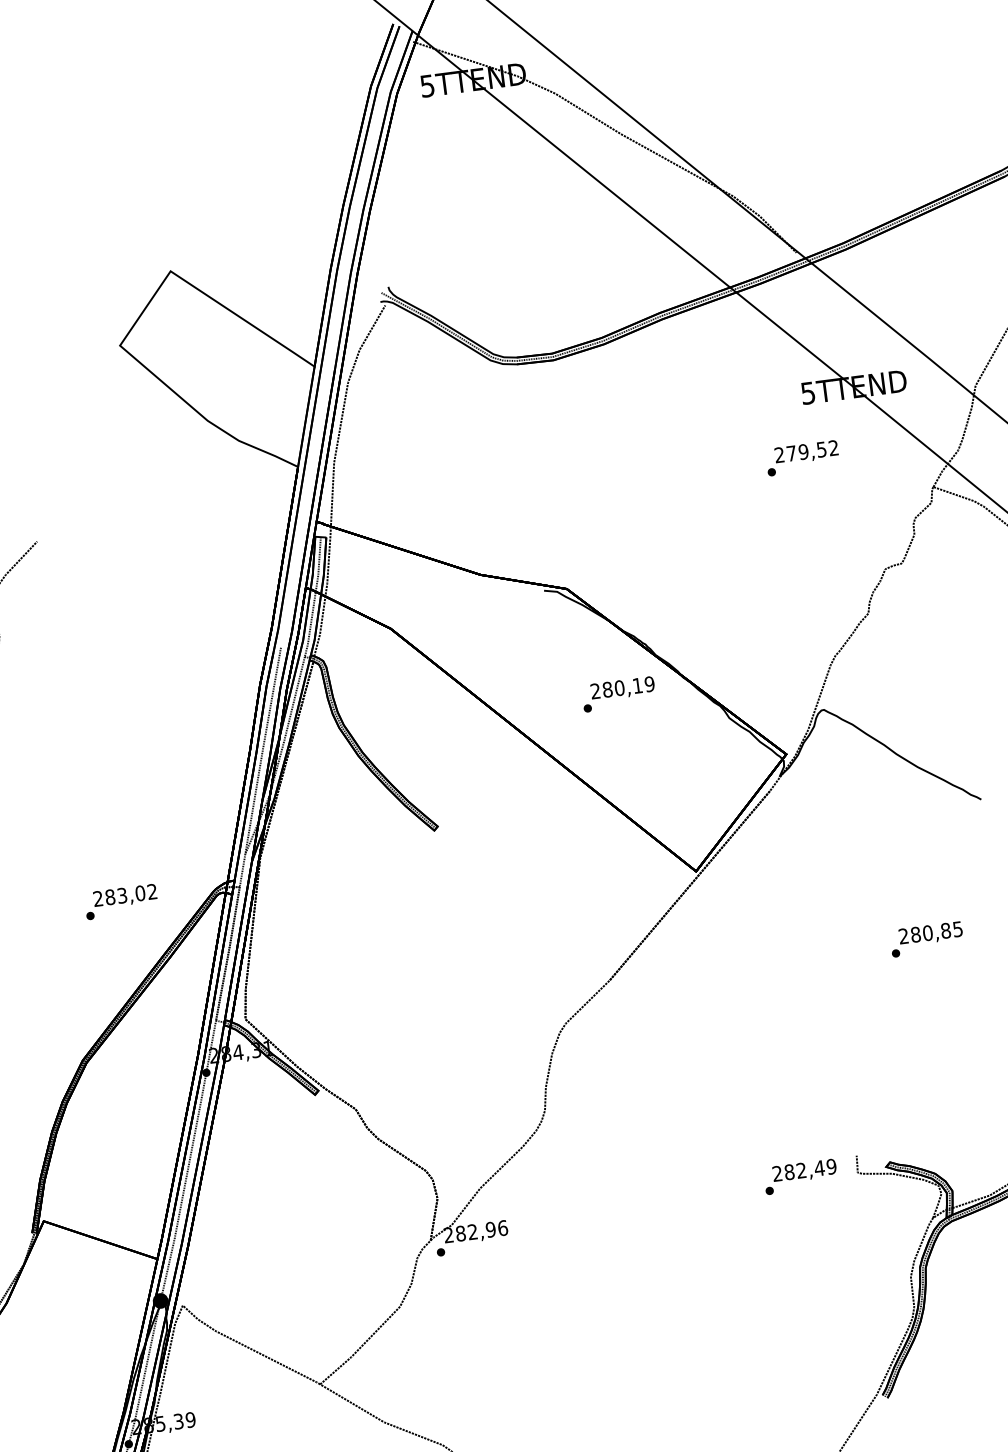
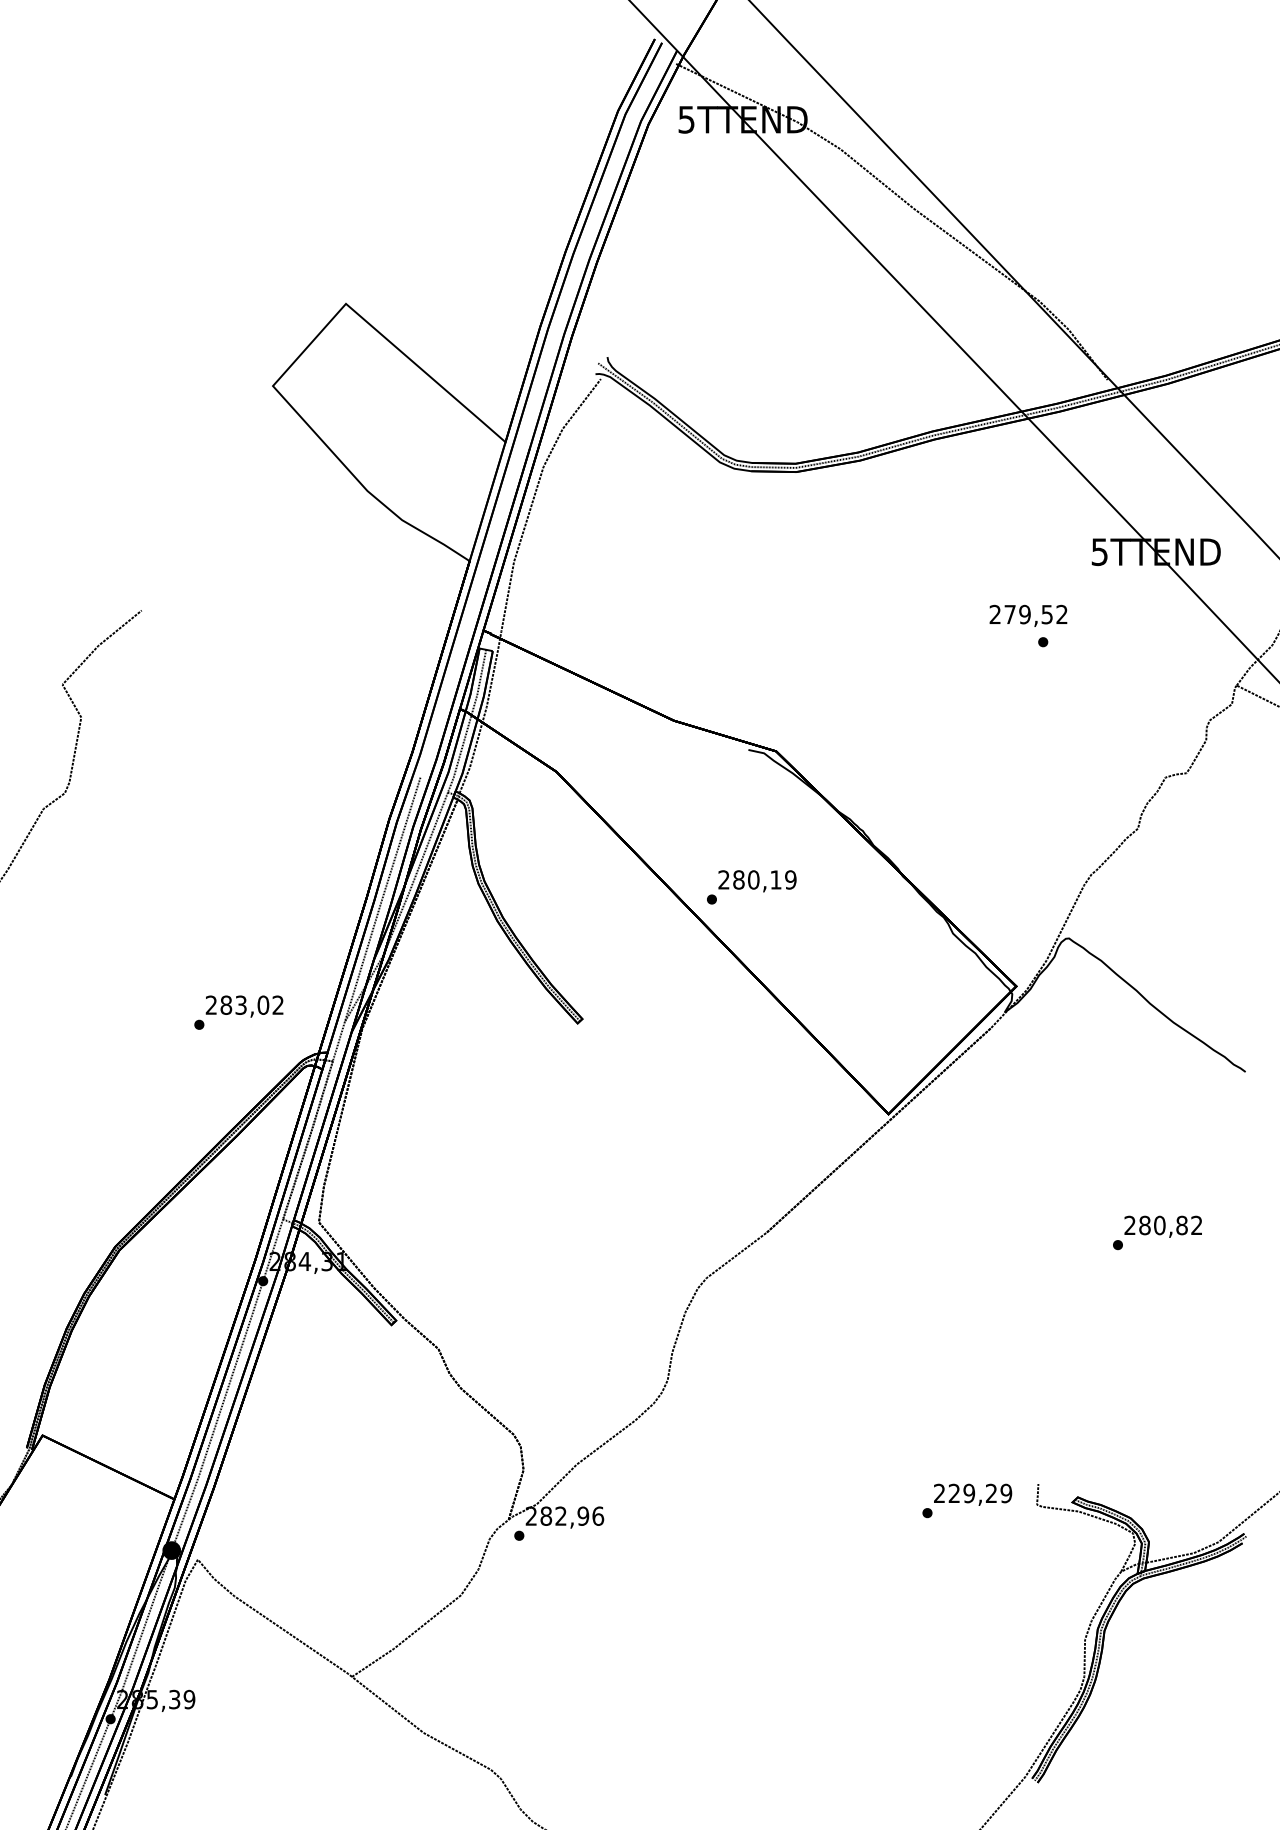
text: (806, 452) -> (1028, 615), moved
text: (618, 694) -> (751, 887), moved
text: (120, 901) -> (238, 1012), moved
text: (957, 929) -> (1196, 1225), 280,85 -> 280,82
text: (804, 1170) -> (972, 1493), 282,49 -> 229,29

